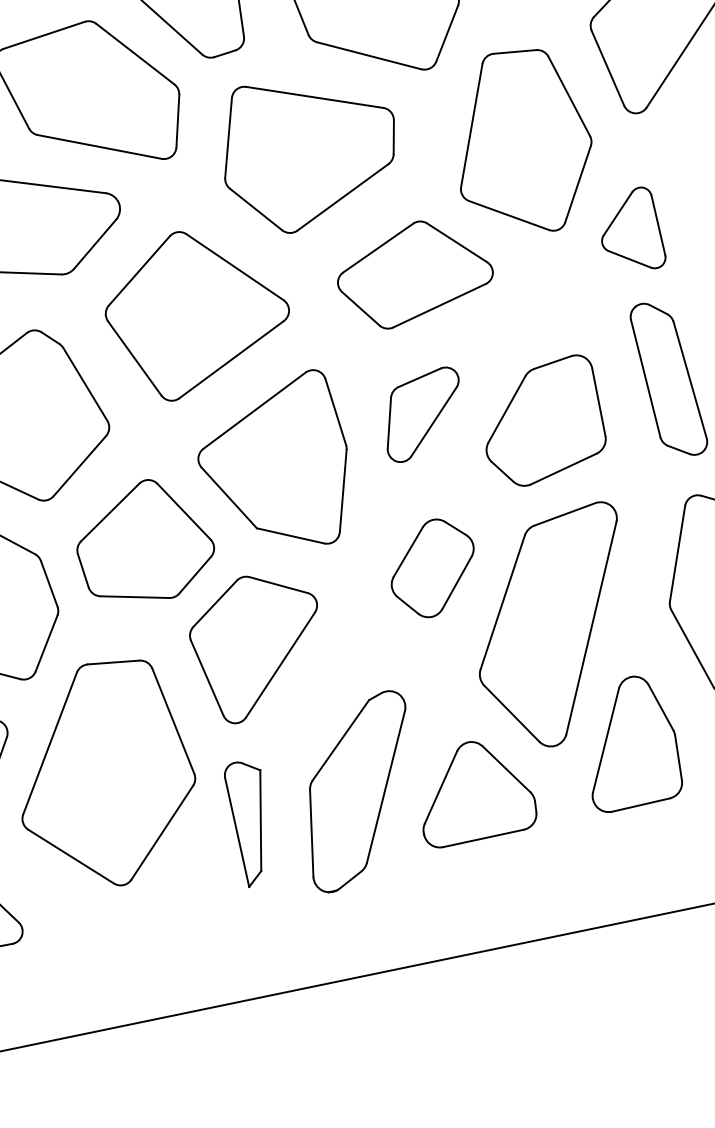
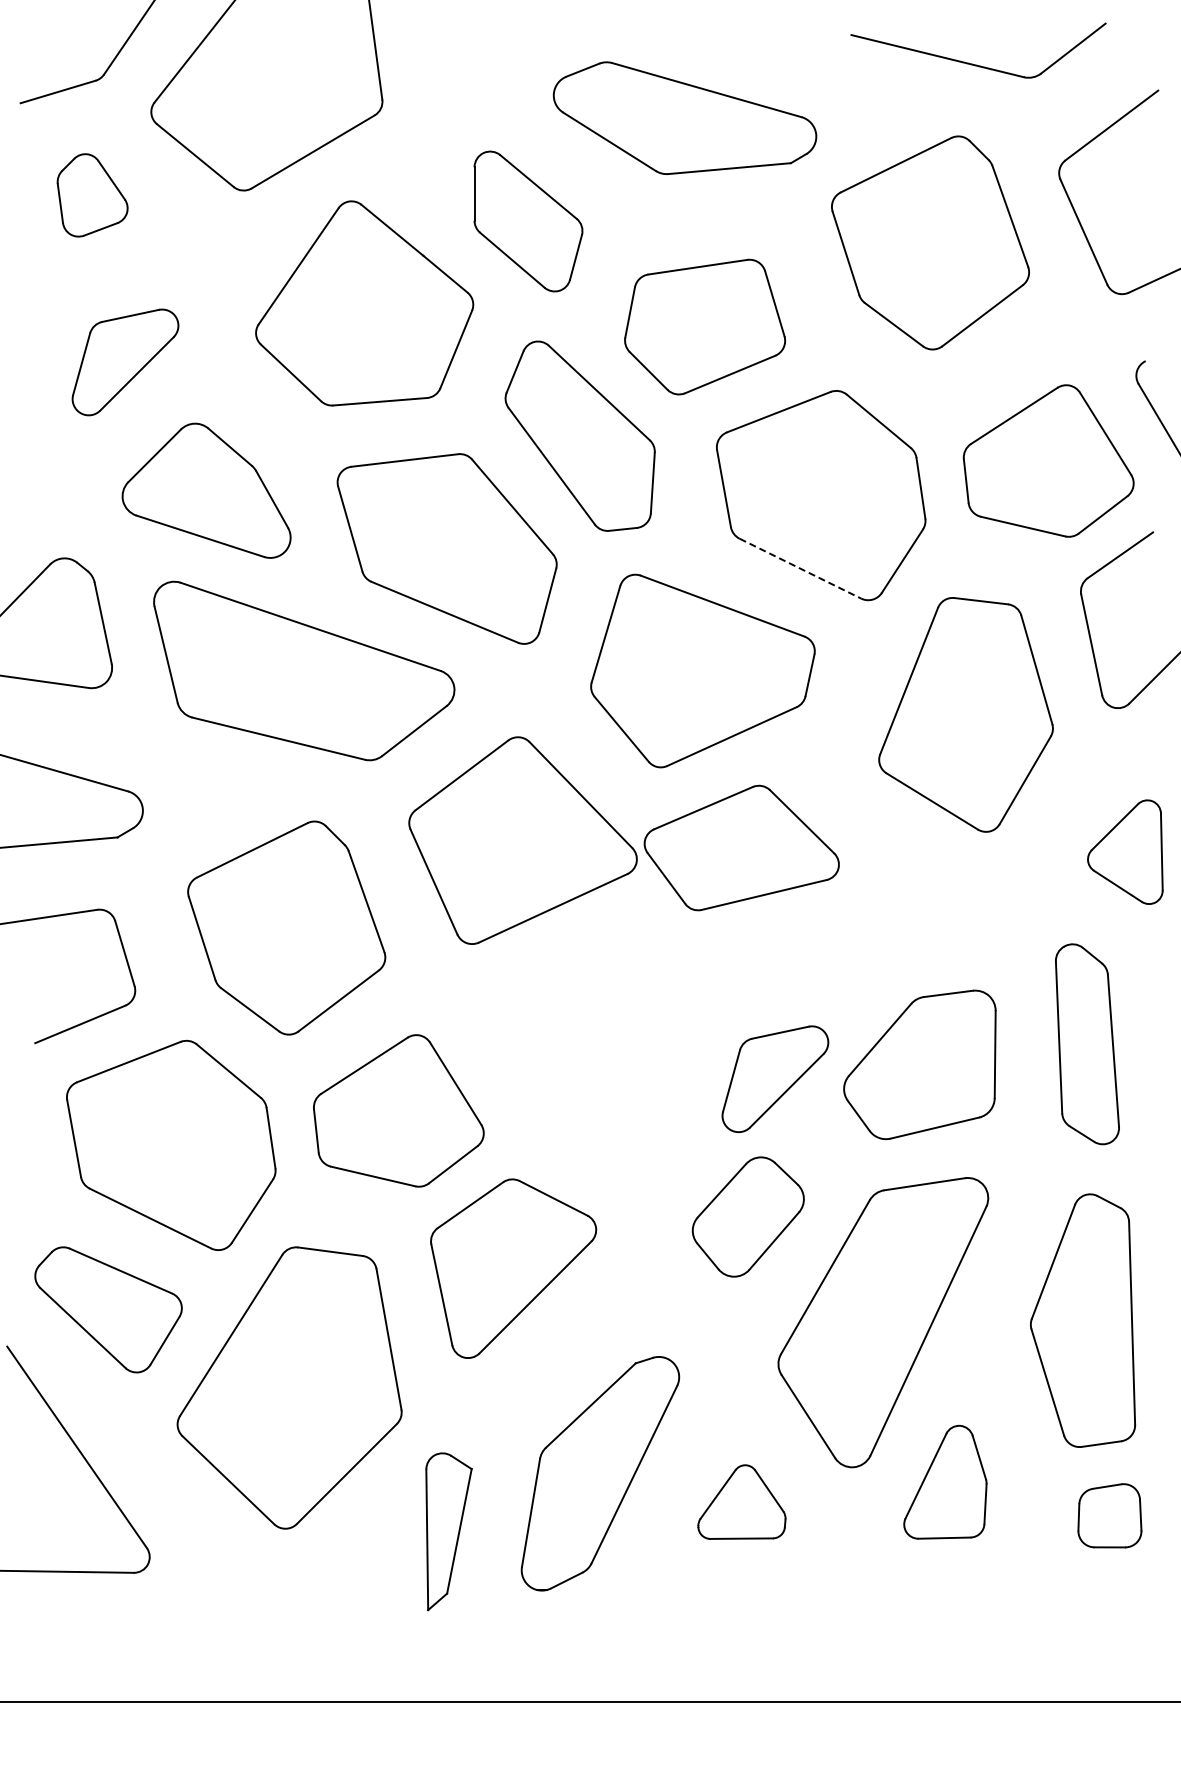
line: (369, 55) -> (800, 568), solid -> dashed
part: (630, 231) -> (1125, 851), moved
part: (414, 272) -> (741, 847), moved
part: (423, 414) -> (775, 1079), moved
part: (274, 465) -> (579, 1050), removed
part: (628, 742) -> (945, 1481), size x0.7
part: (473, 790) -> (741, 1501), size x0.6
part: (252, 822) -> (448, 1531), moved

